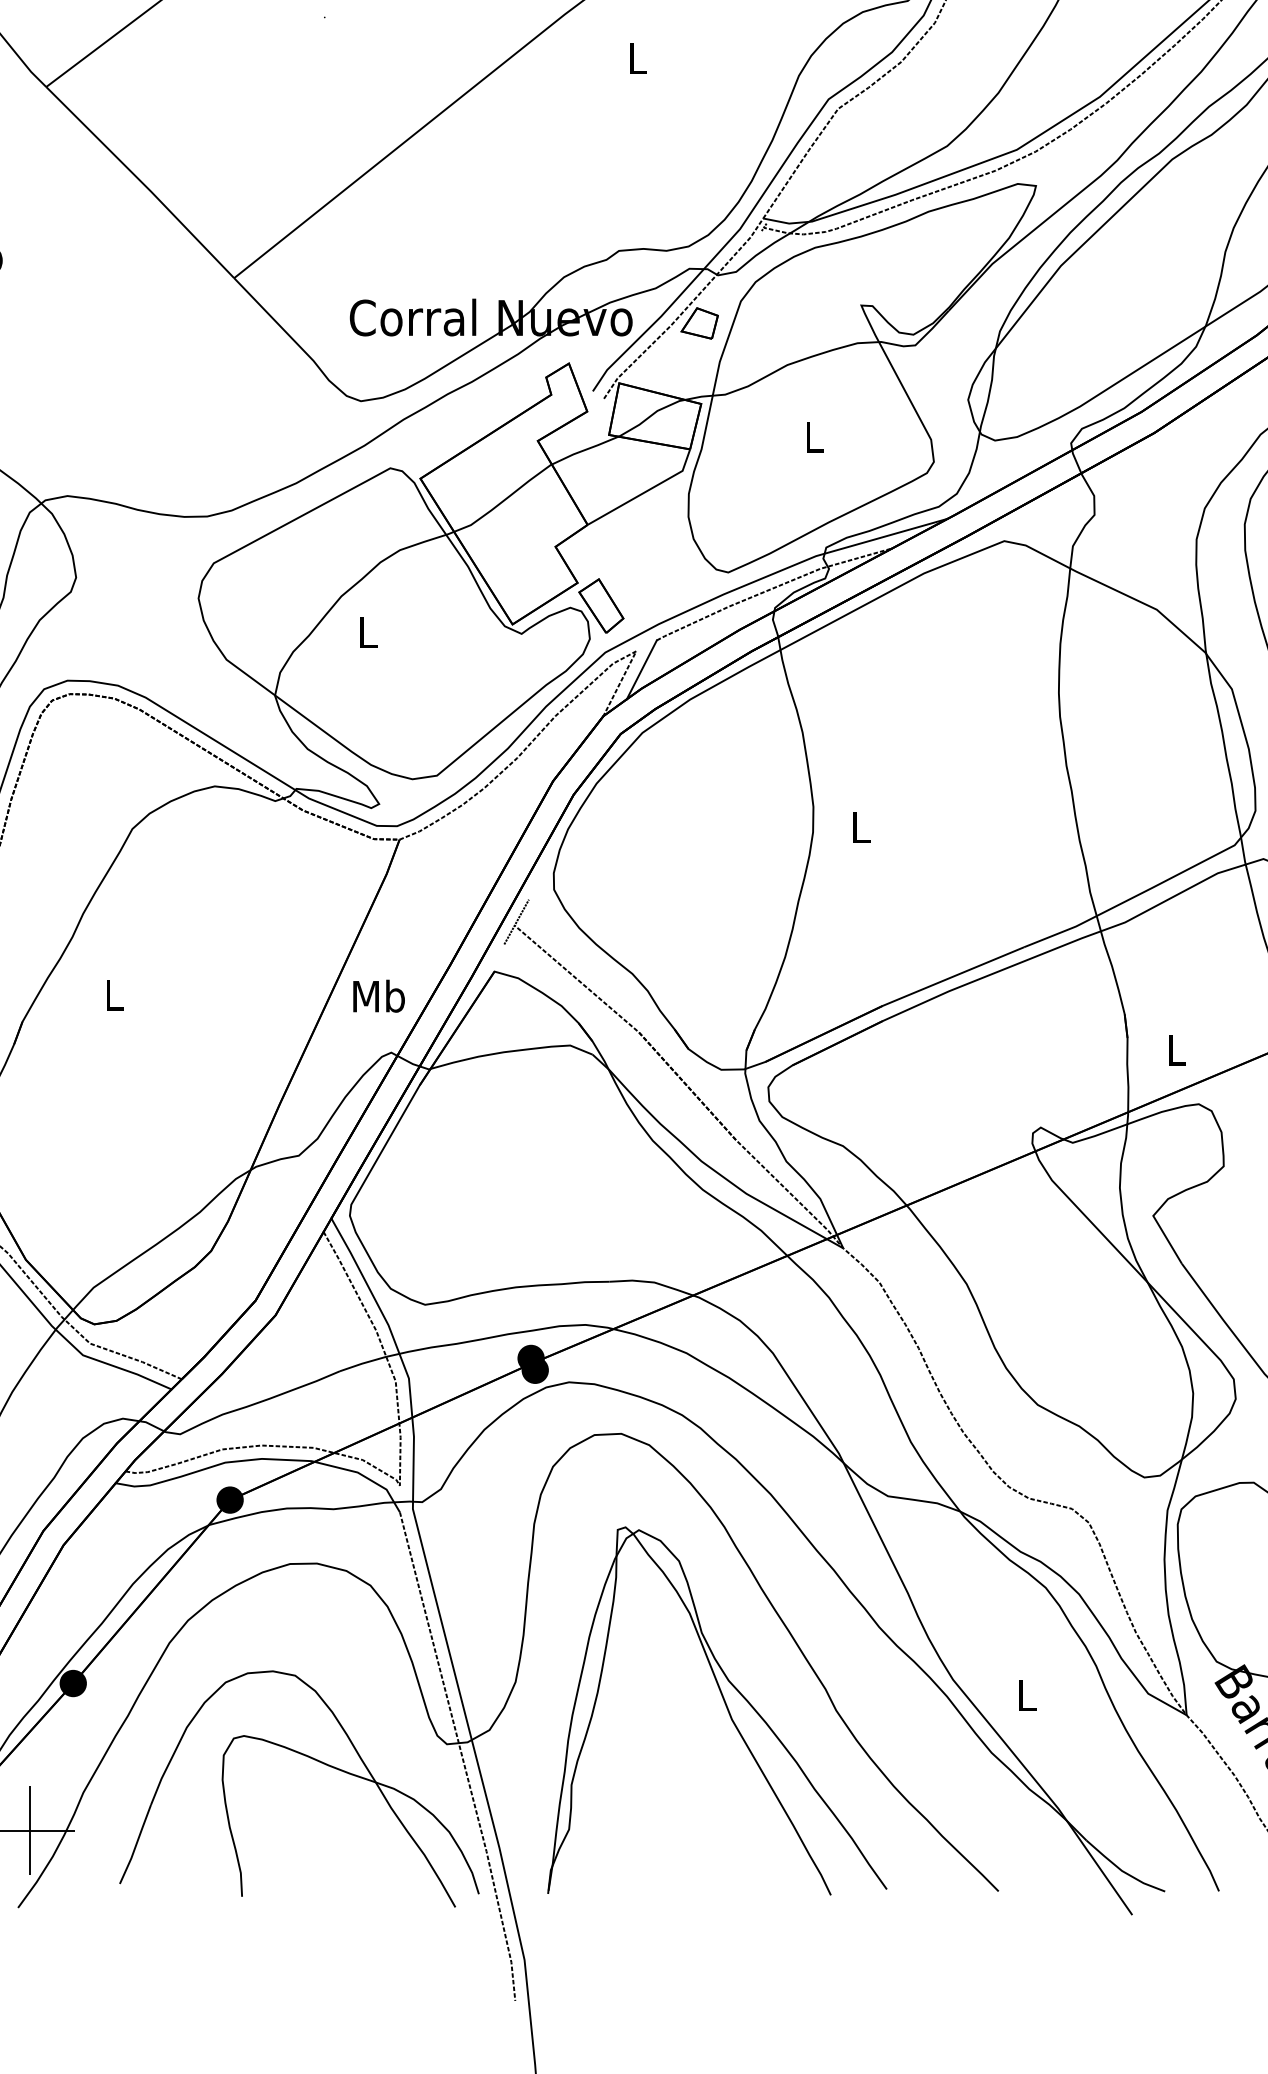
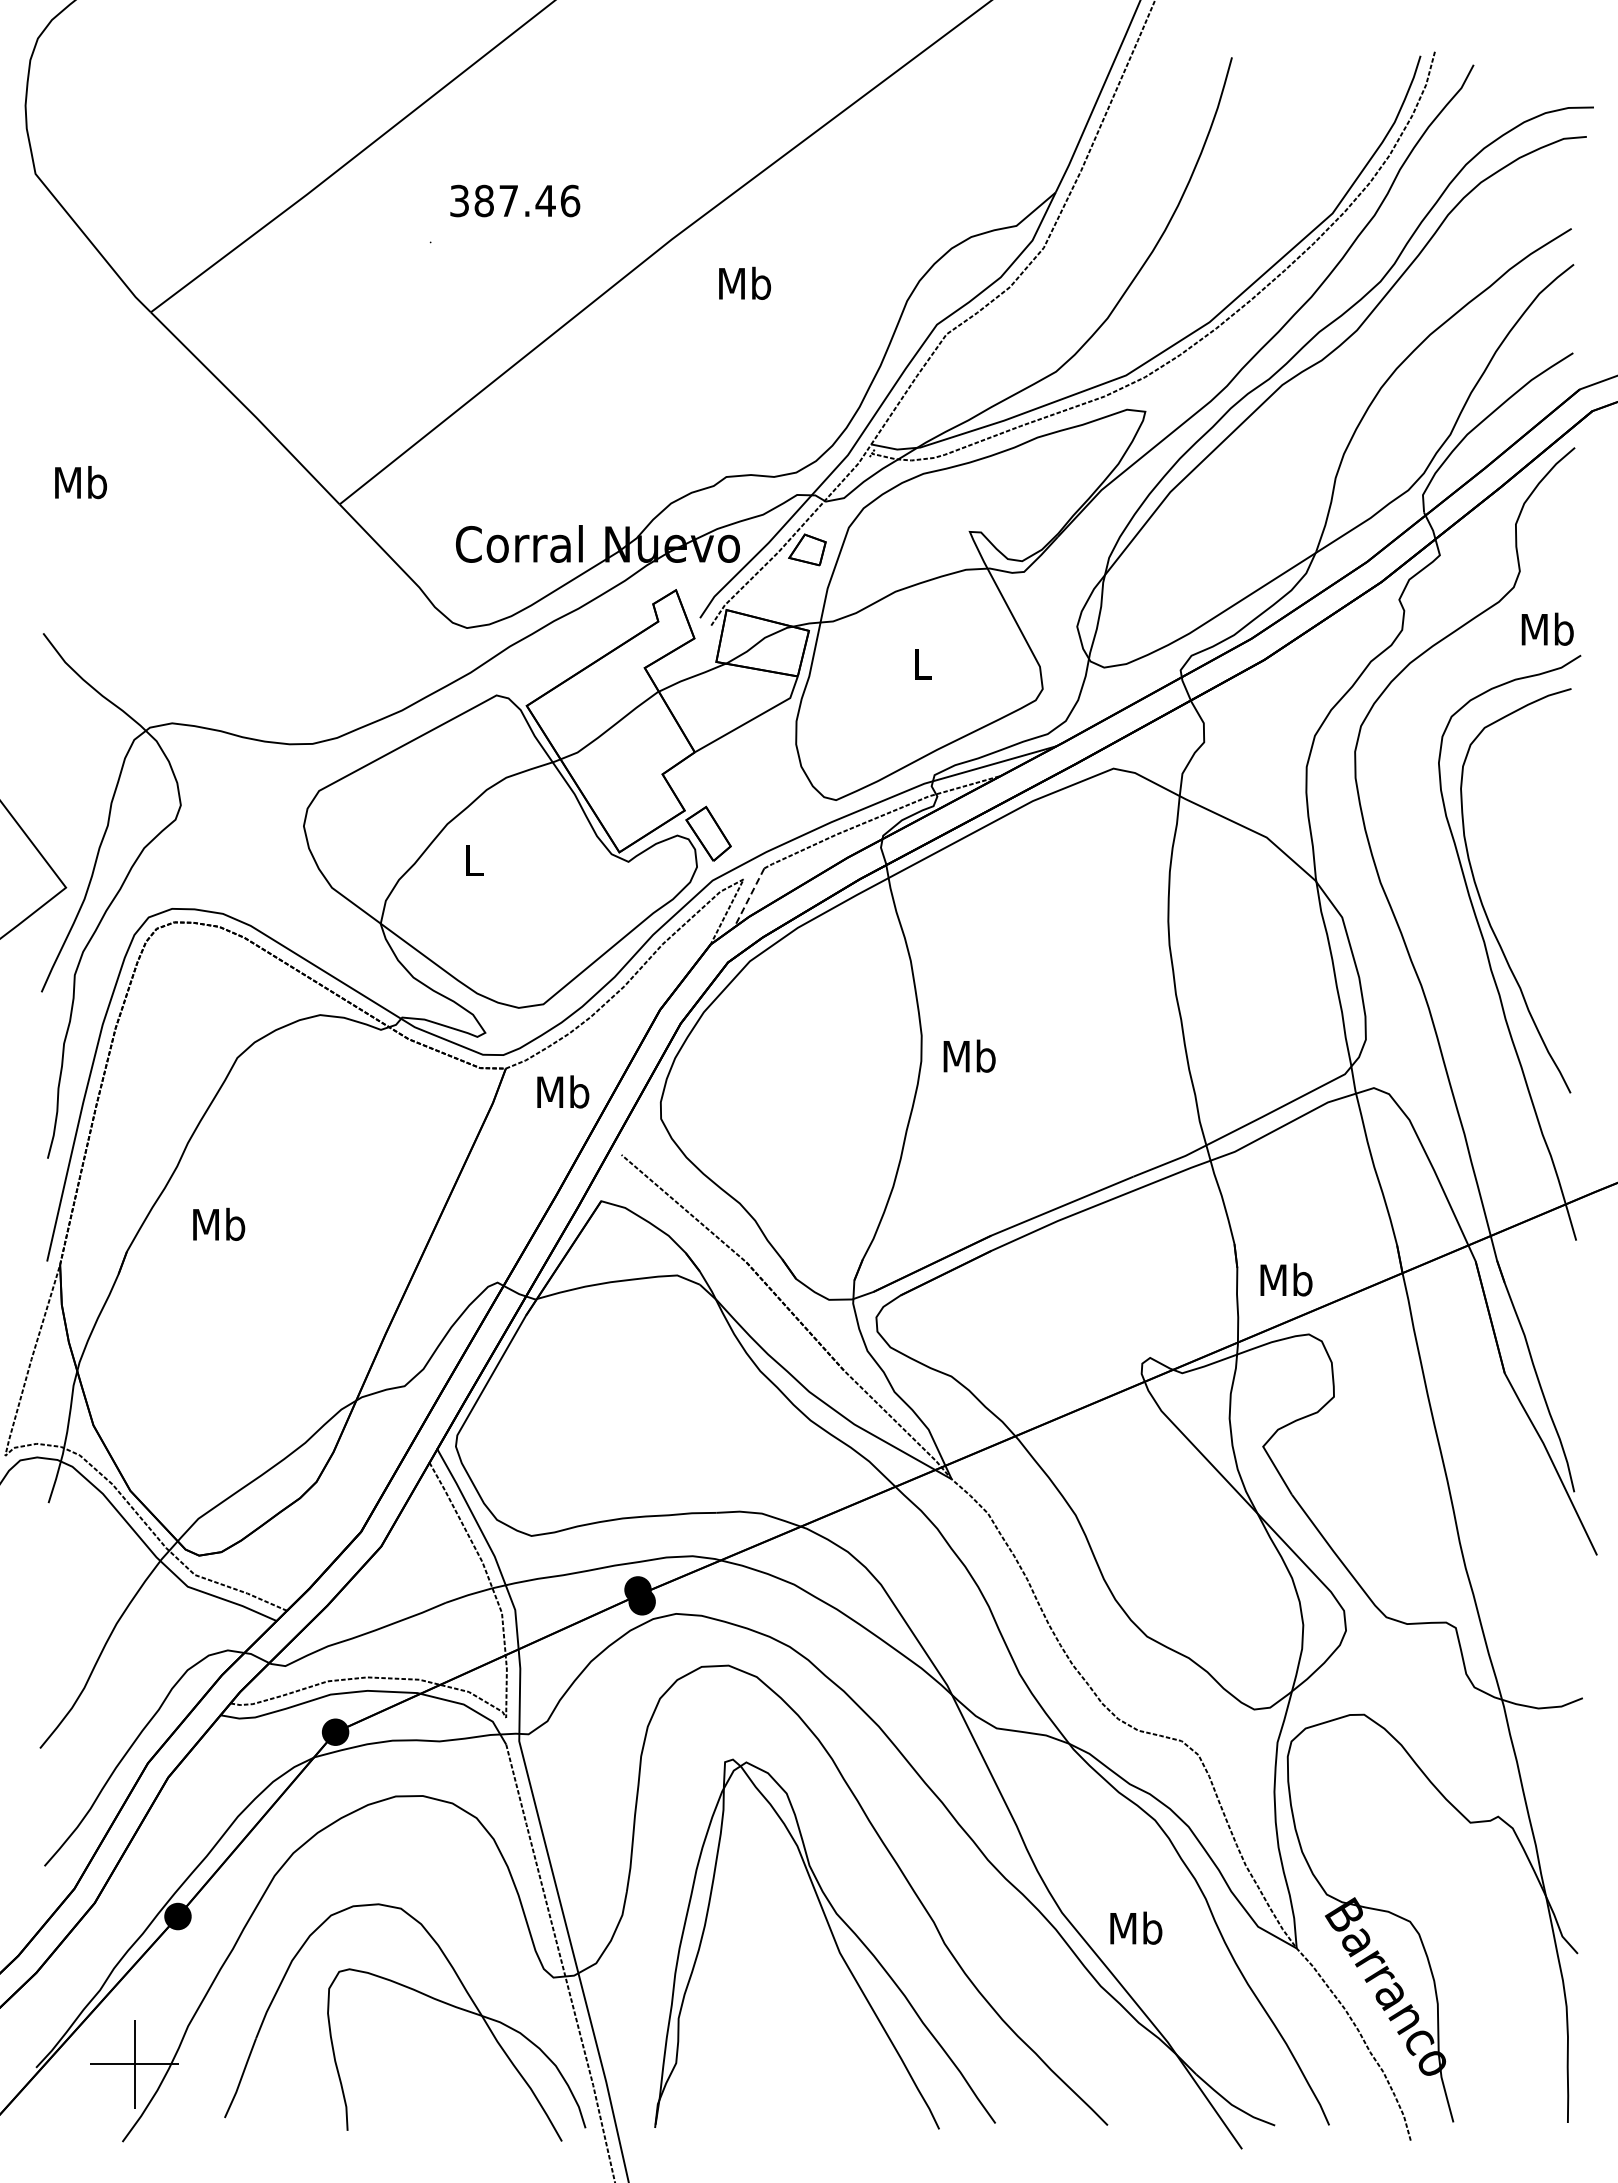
text: (638, 57) -> (745, 282), L -> Mb
line: (642, 670) -> (749, 898), solid -> dashed
text: (861, 826) -> (969, 1055), L -> Mb
line: (516, 921) -> (623, 1150), removed
text: (114, 993) -> (219, 1223), L -> Mb
text: (379, 995) -> (563, 1091), moved
text: (1176, 1049) -> (1286, 1279), L -> Mb
text: (1027, 1694) -> (1136, 1927), L -> Mb

